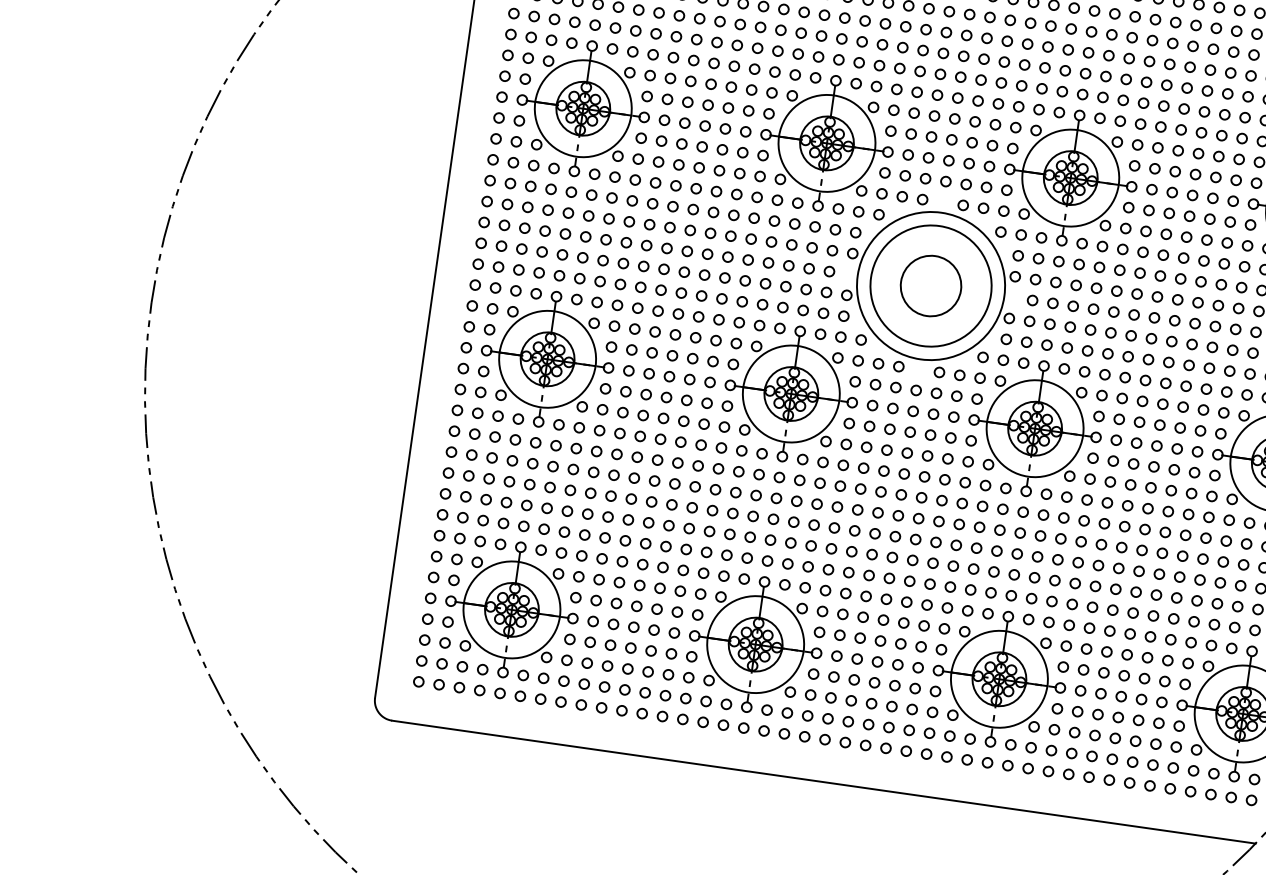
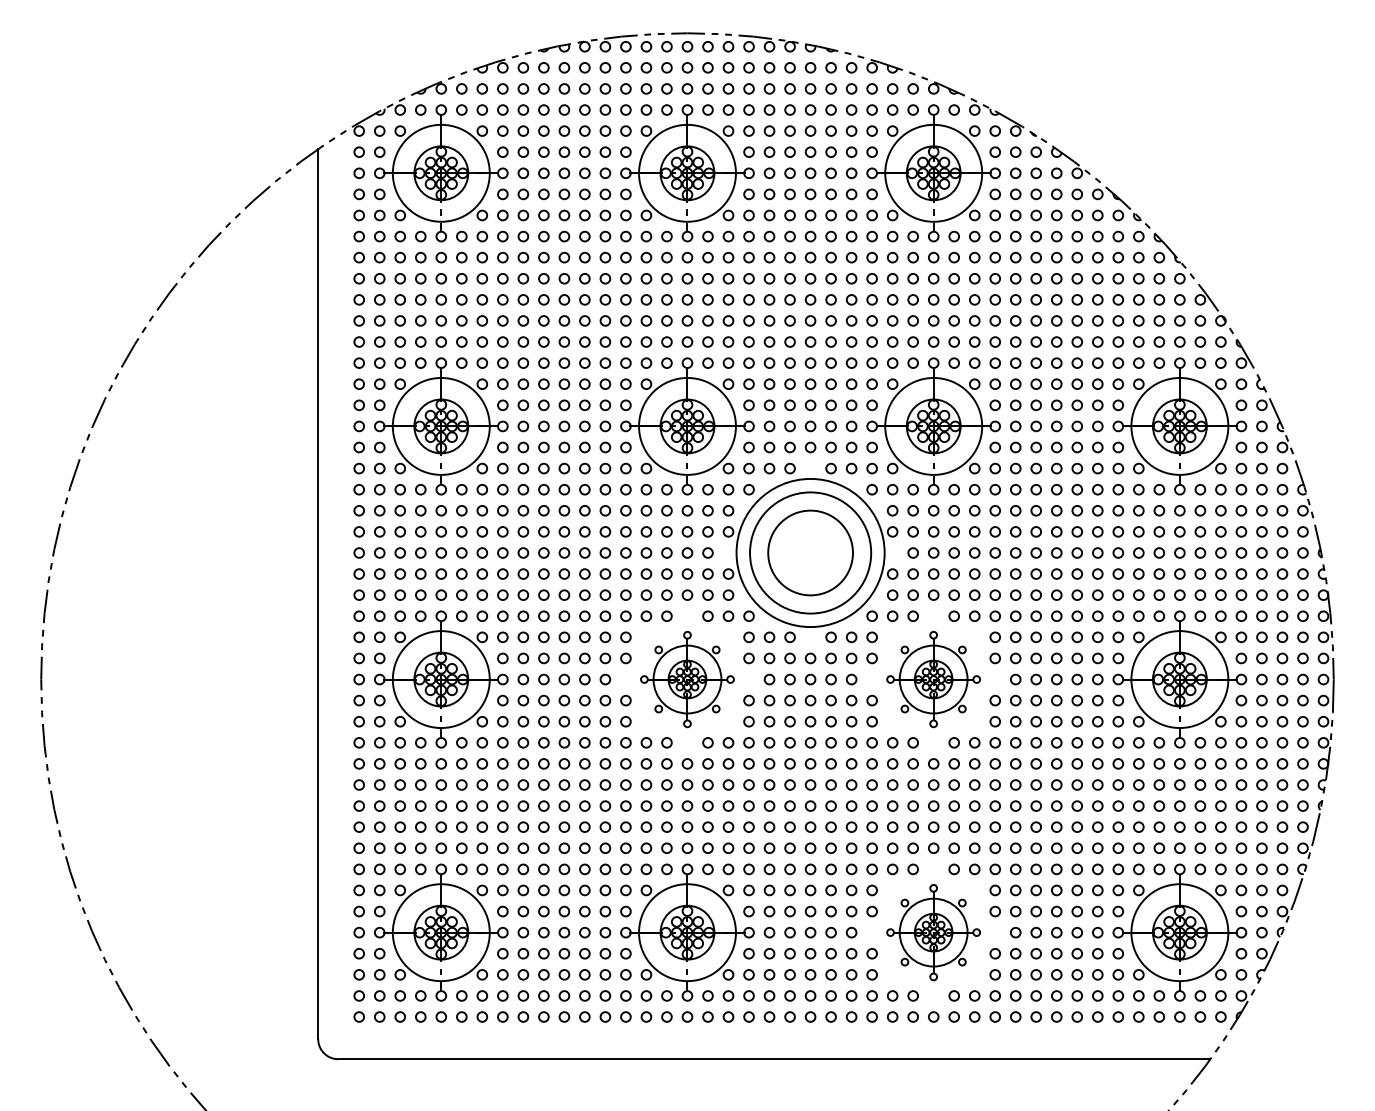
circle: (931, 285) -> (810, 552), size x1.4
part: (791, 393) -> (687, 679), size x0.7
part: (1034, 428) -> (933, 679), size x0.7
part: (999, 679) -> (933, 932), size x0.7

